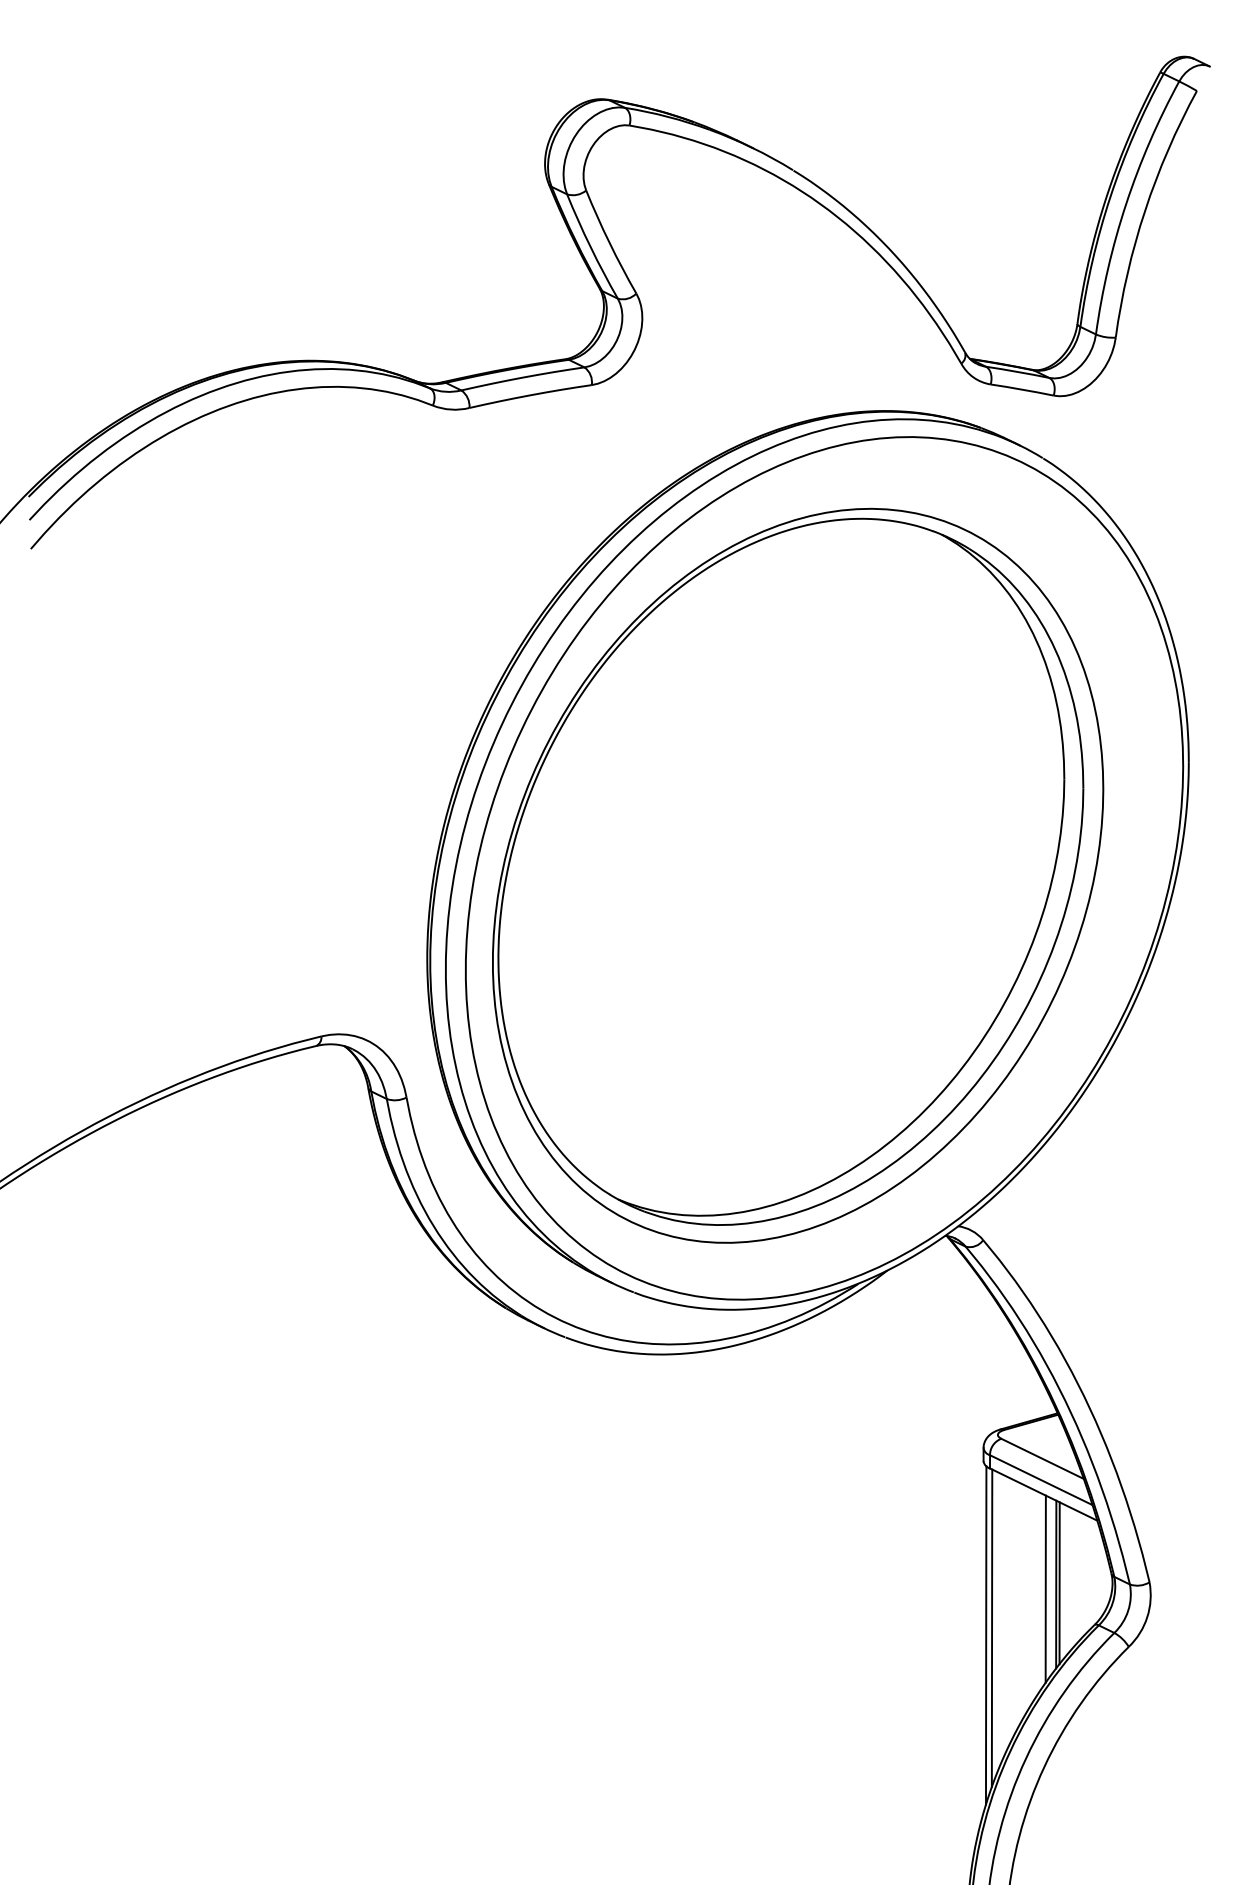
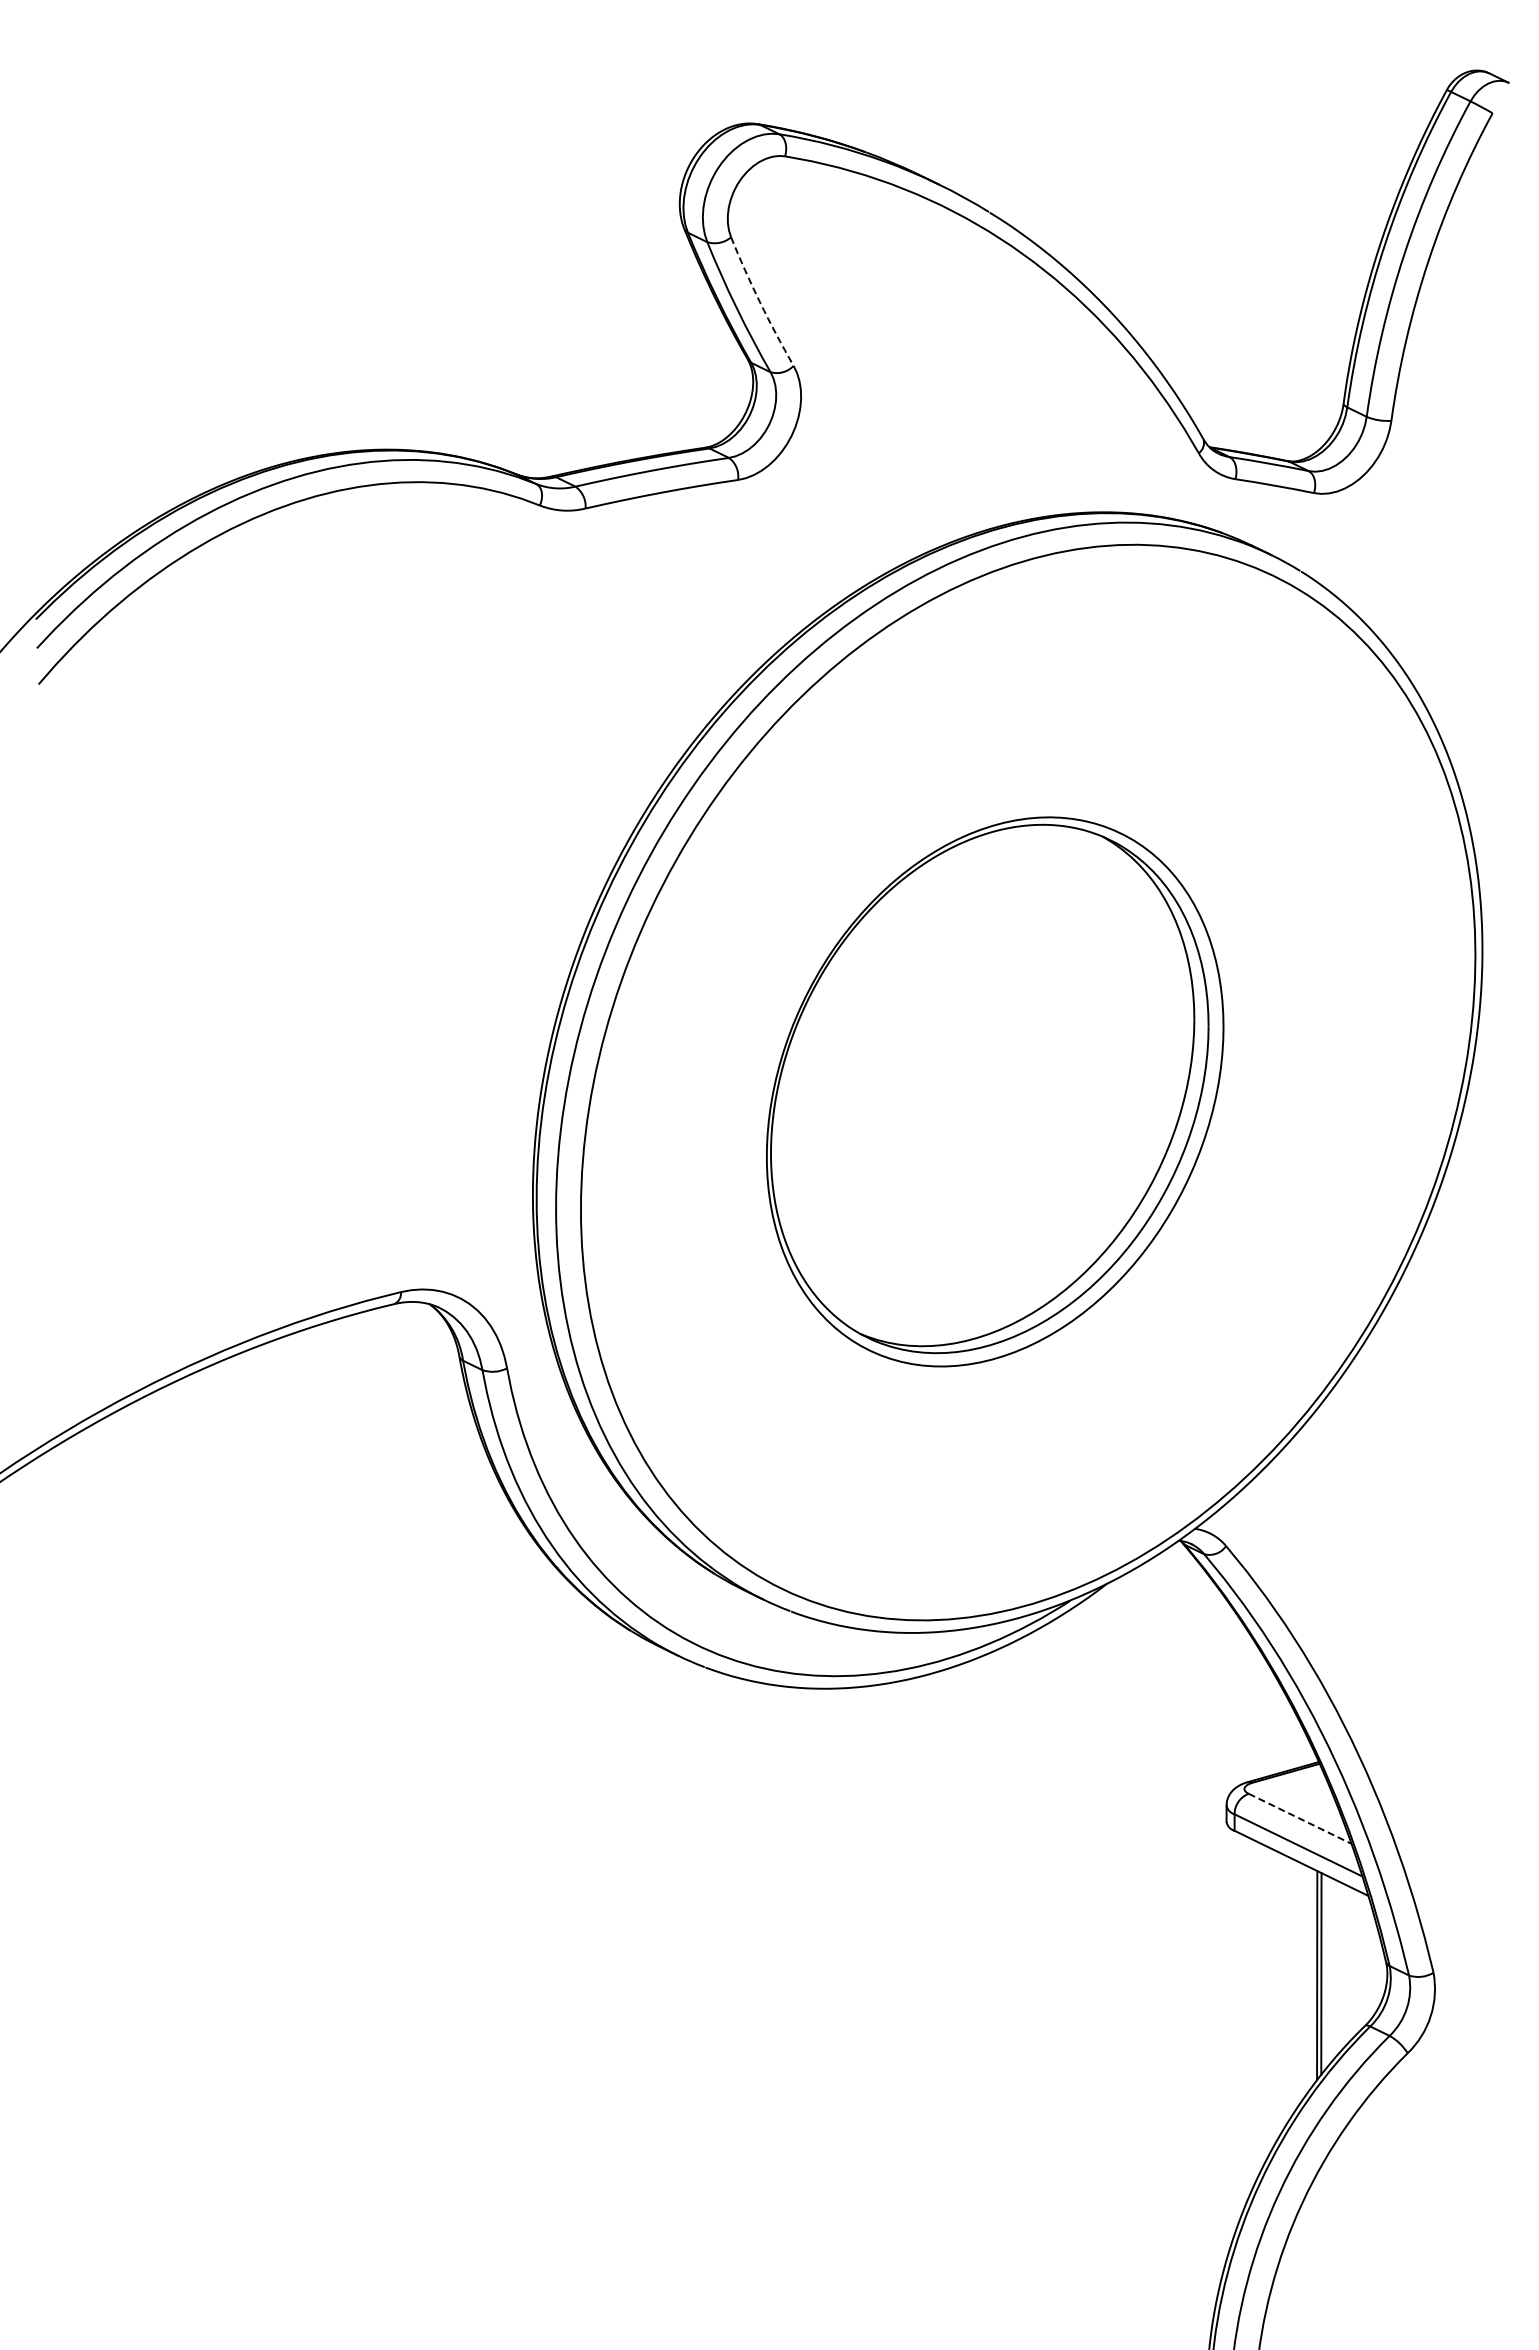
arc: (609, 242) -> (760, 302), solid -> dashed
part: (797, 875) -> (994, 1091), size x0.6
line: (1042, 1459) -> (1300, 1819), solid -> dashed
line: (1045, 1589) -> (1303, 1981), removed
line: (991, 1628) -> (1236, 2030), removed
line: (985, 1635) -> (1229, 2039), removed

